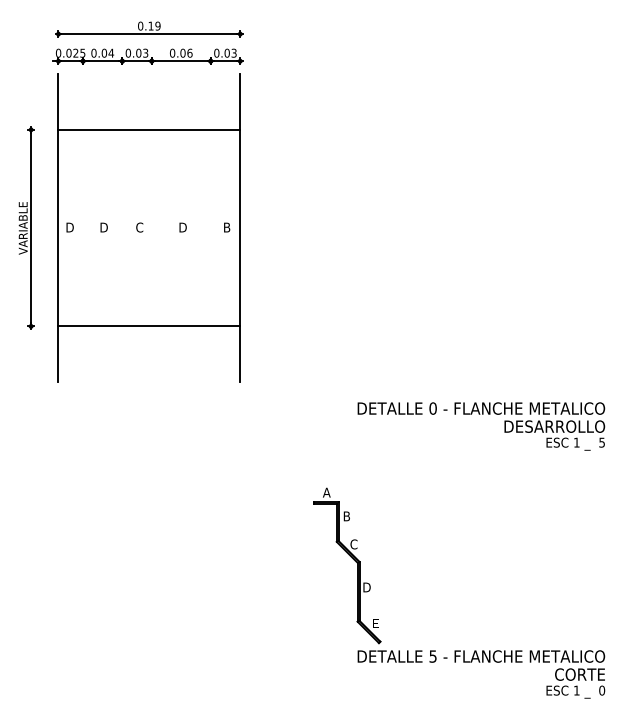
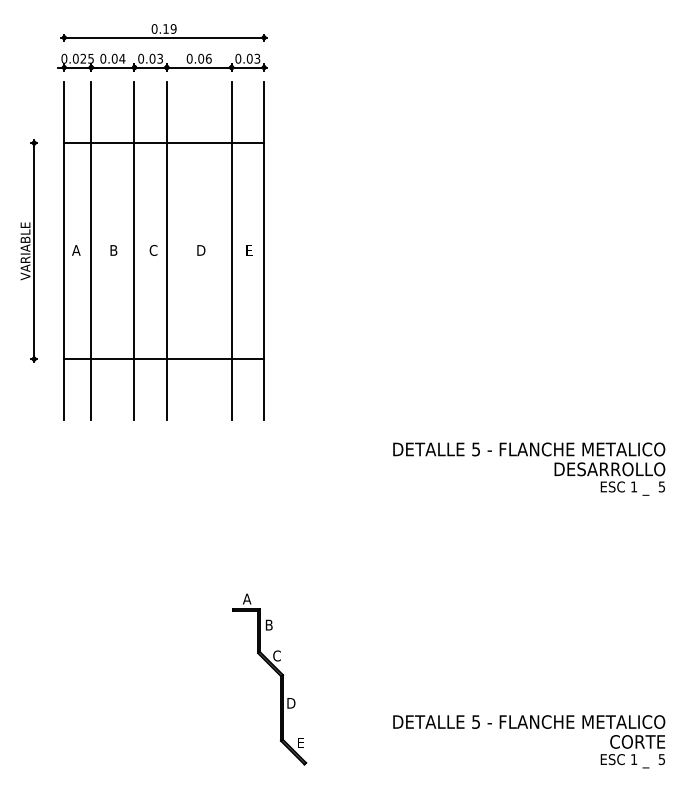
text: (69, 227) -> (76, 250), D -> A
line: (83, 227) -> (91, 250), added
text: (104, 227) -> (114, 250), D -> B
line: (122, 227) -> (134, 250), added
line: (151, 227) -> (166, 250), added
line: (210, 227) -> (231, 250), added
text: (227, 227) -> (250, 250), B -> E
text: (432, 408) -> (475, 449), 0 -> 5
part: (353, 559) -> (276, 672), moved
text: (602, 690) -> (662, 759), 0 -> 5

